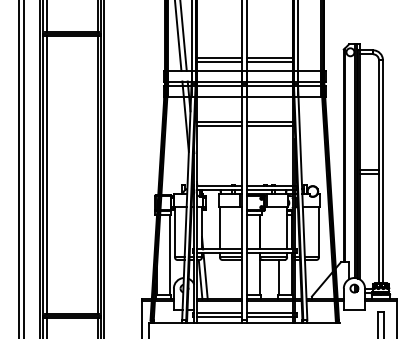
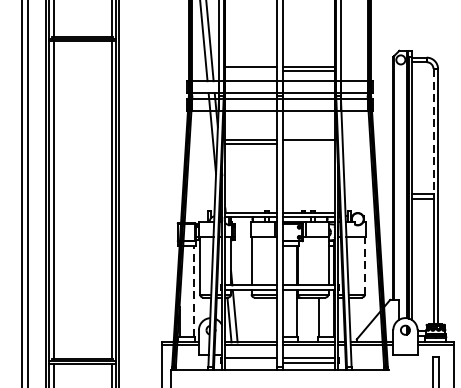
line: (219, 62) -> (251, 71), removed
line: (378, 115) -> (432, 132), solid -> dashed
line: (269, 125) -> (308, 143), removed
line: (319, 232) -> (365, 266), solid -> dashed
line: (169, 254) -> (193, 291), solid -> dashed
line: (219, 317) -> (251, 363), removed

